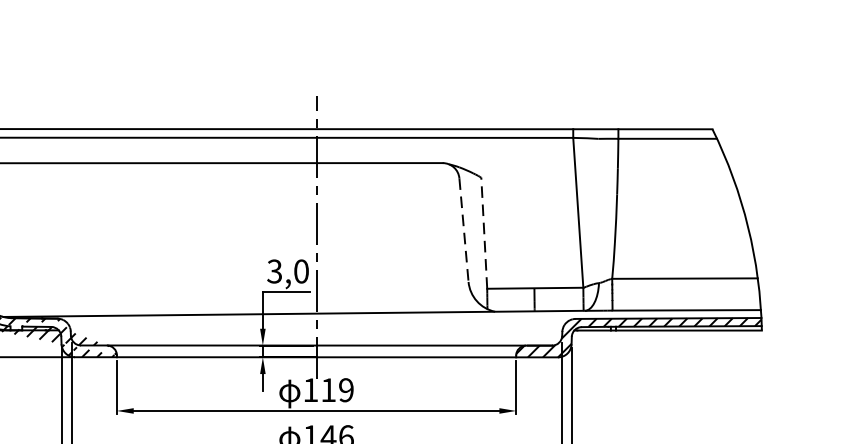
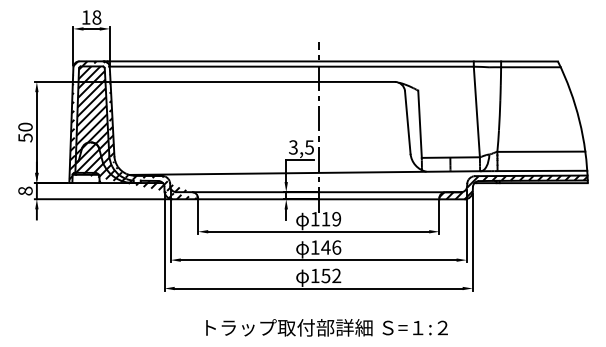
line: (463, 230) -> (407, 122), dashed -> solid
line: (485, 233) -> (420, 124), dashed -> solid
text: (301, 271) -> (309, 147), 3,0 -> 3,5

